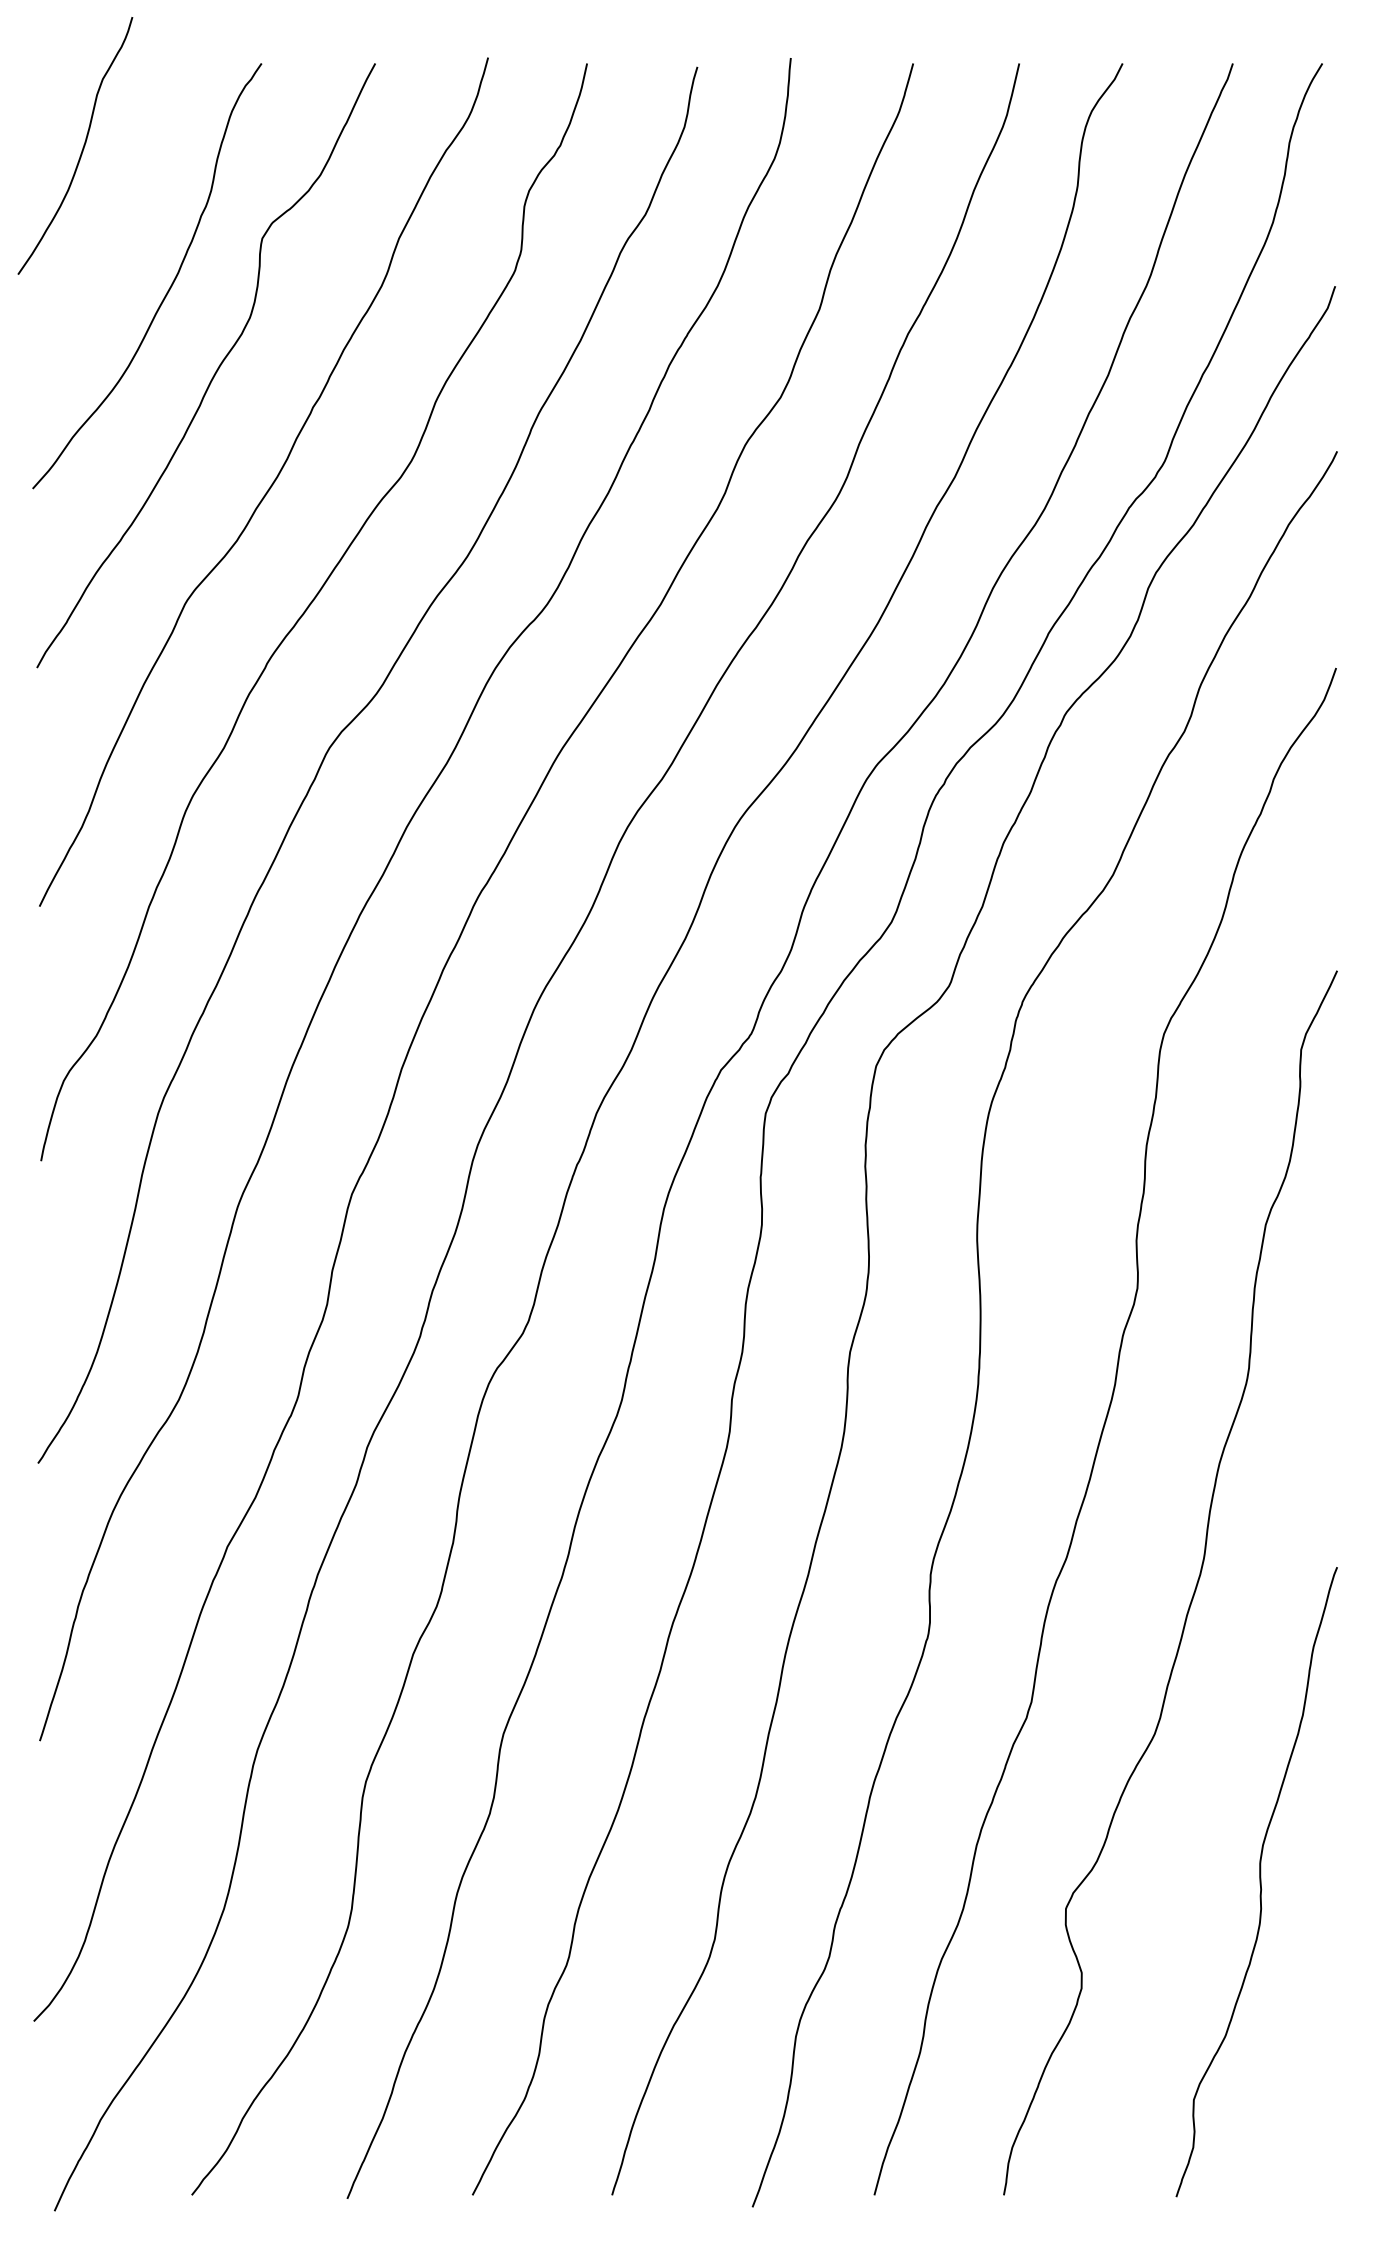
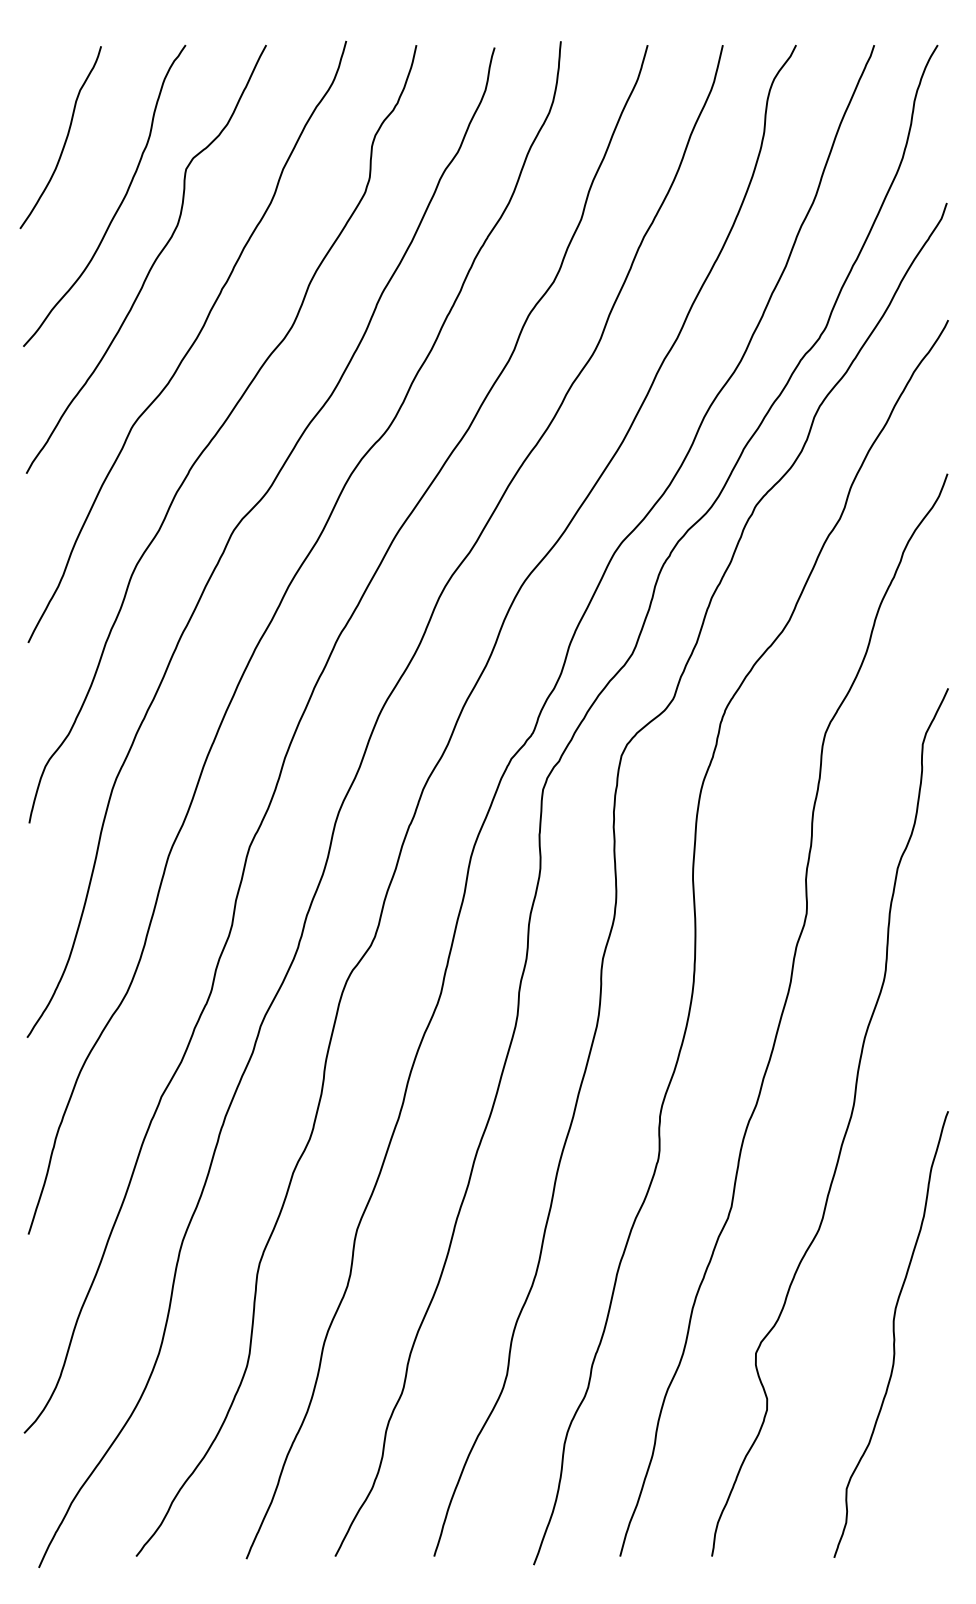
curve: (82, 147) -> (65, 138), moved

